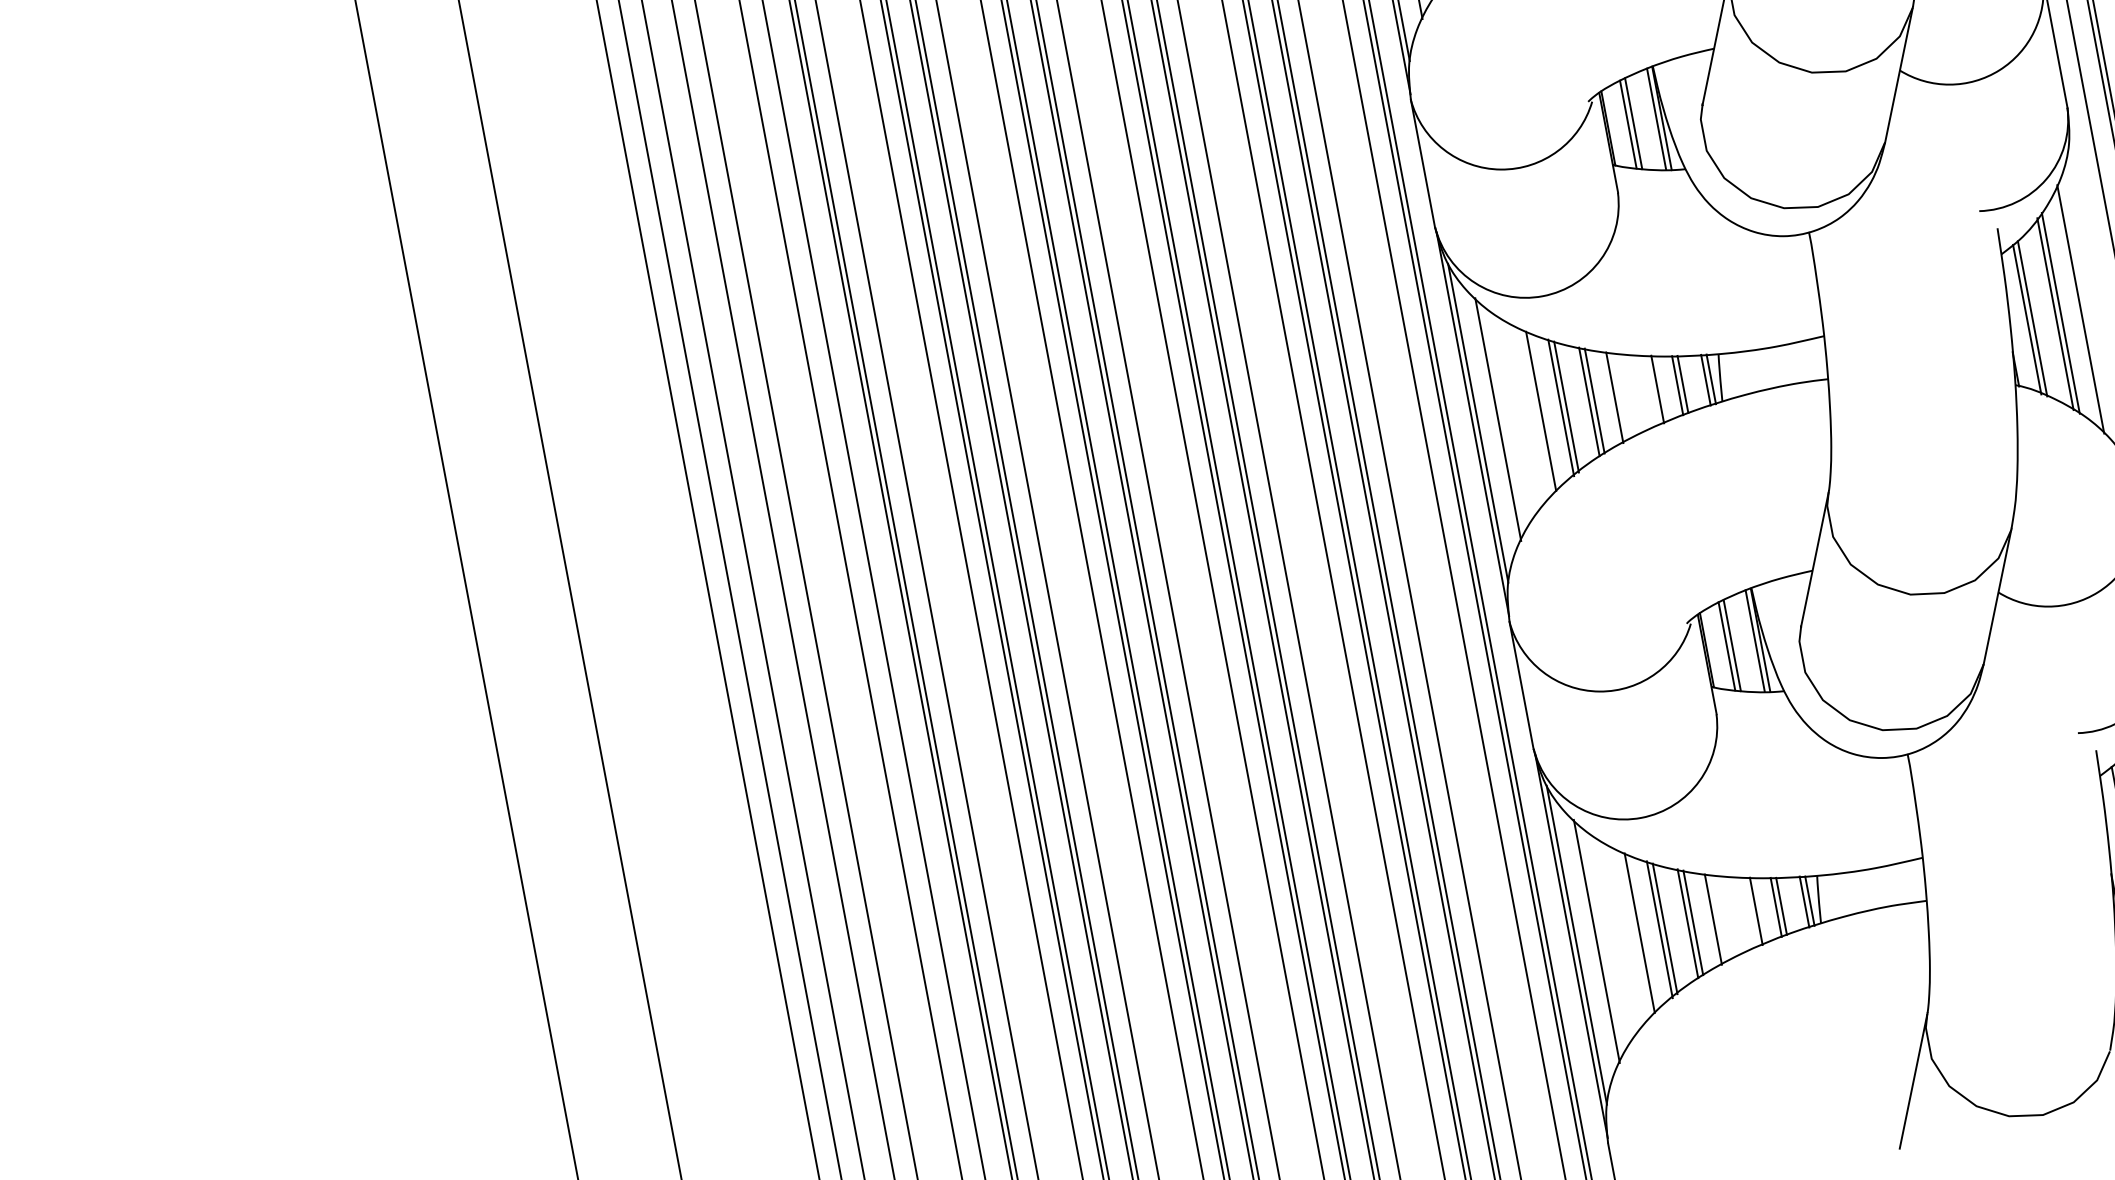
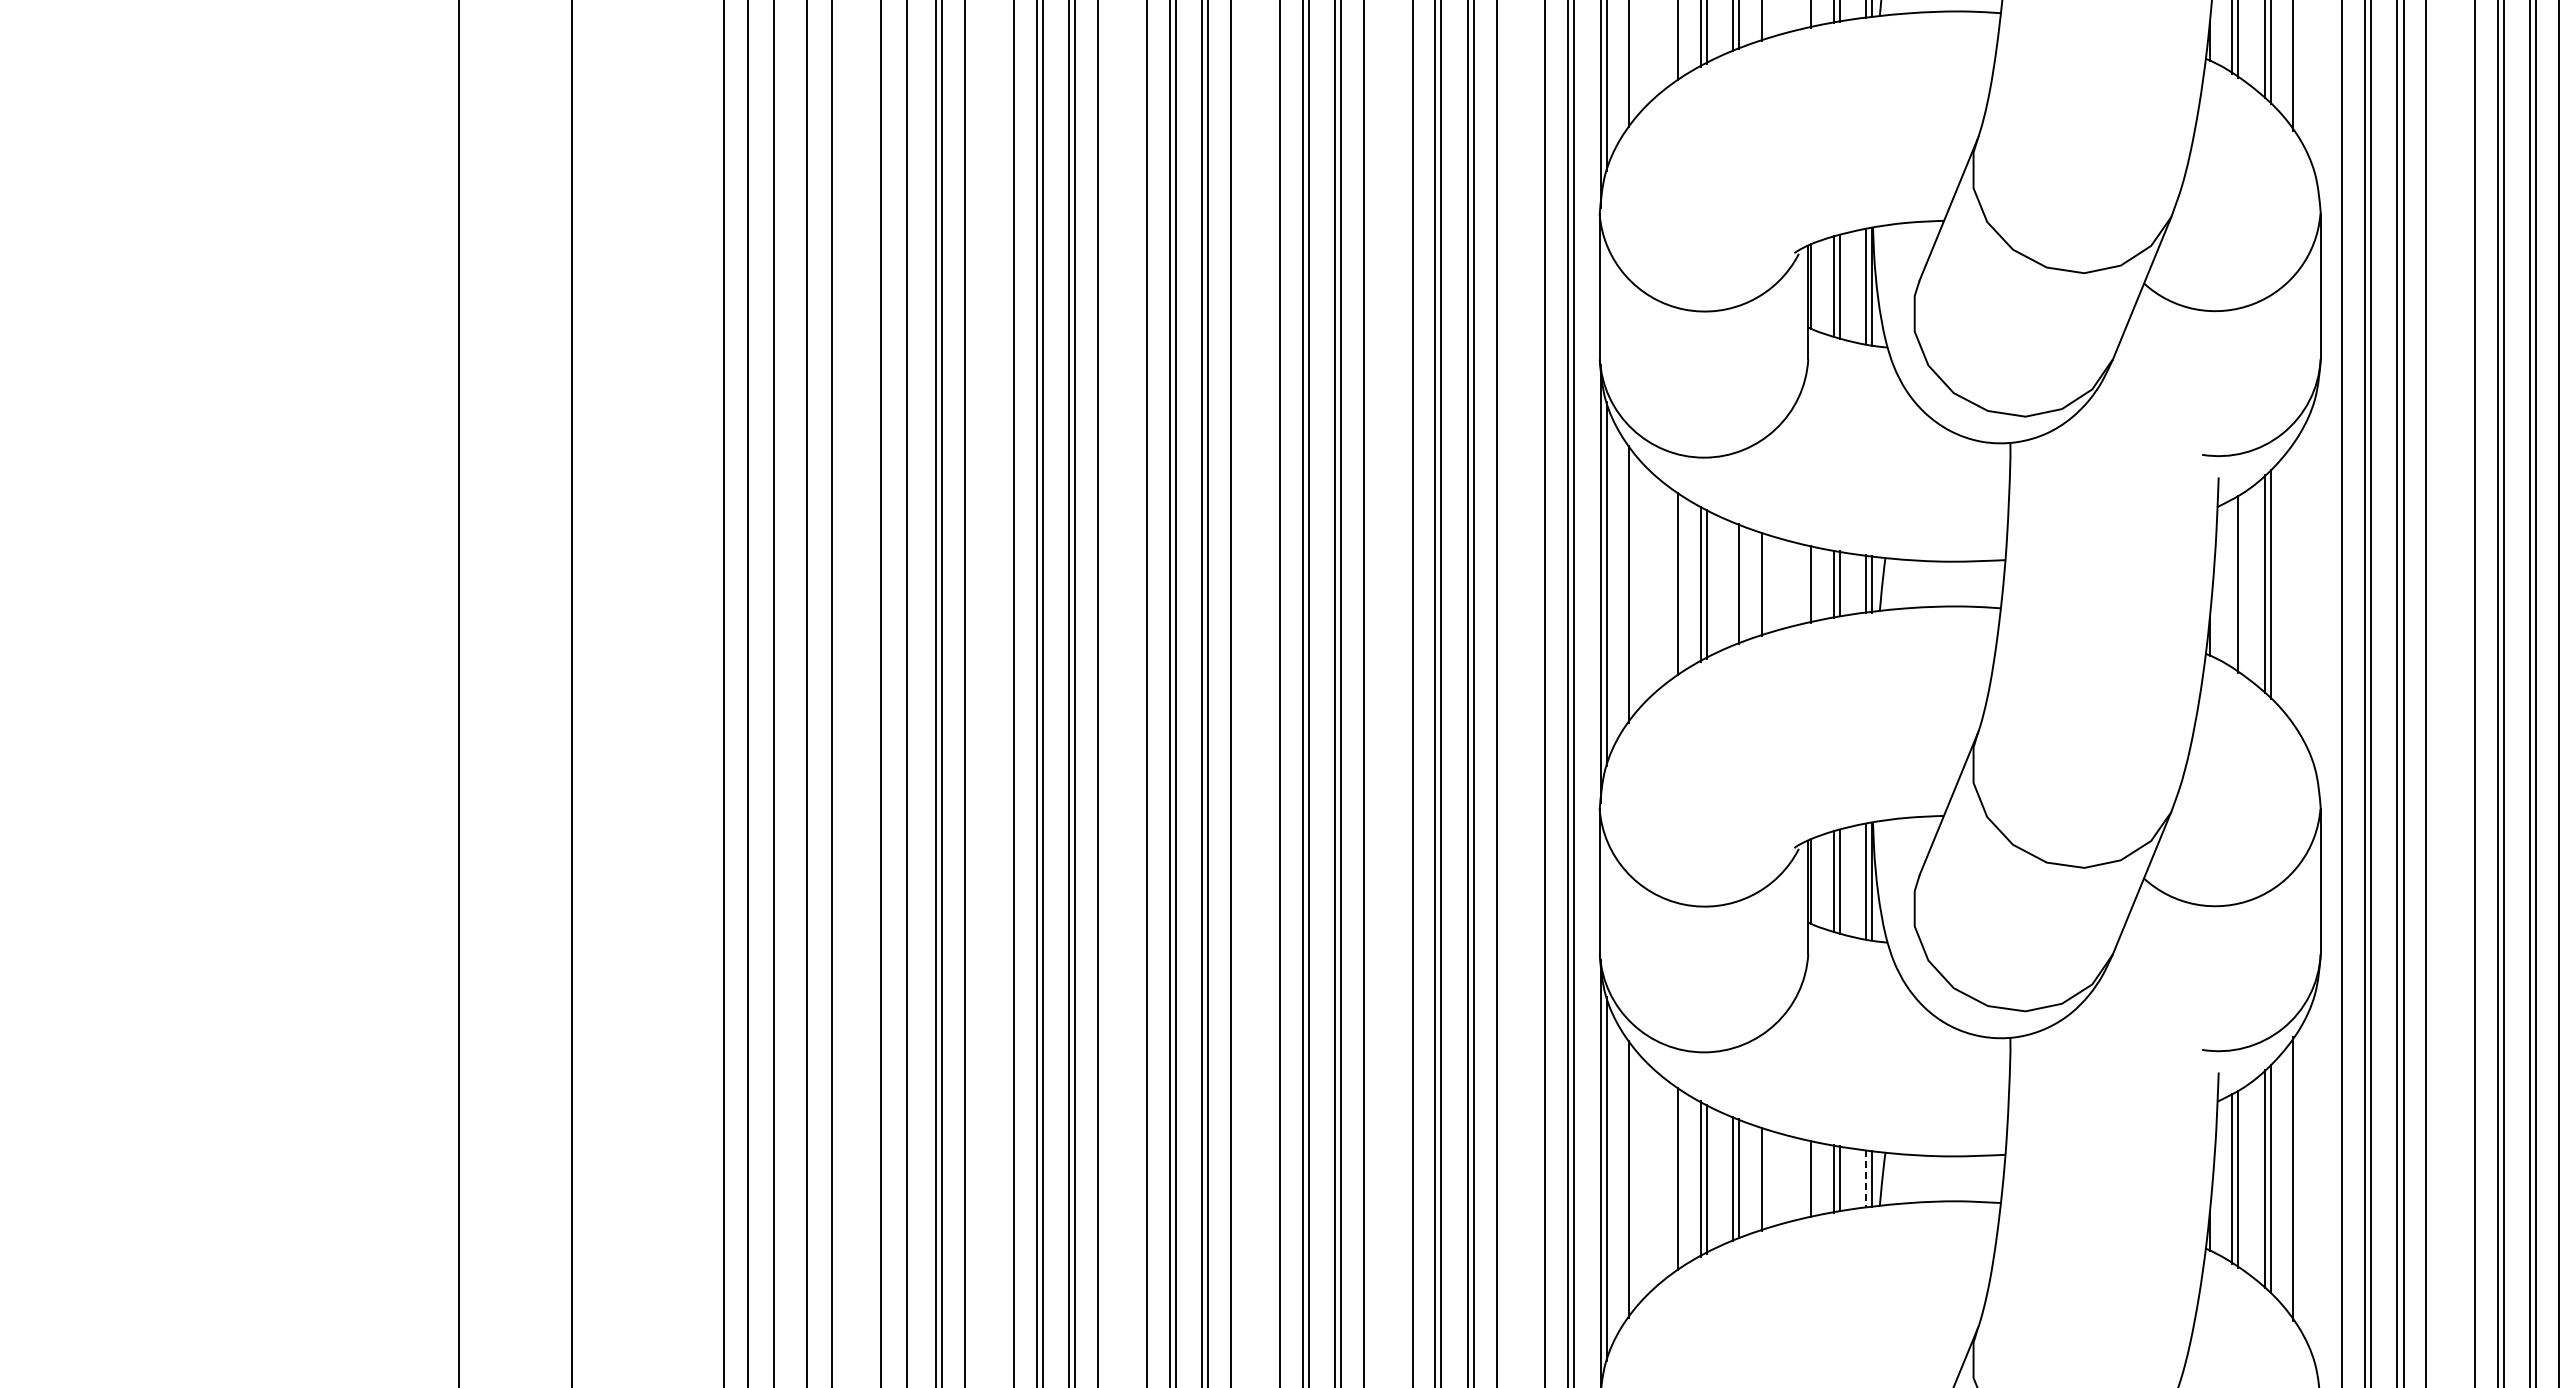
line: (2080, 308) -> (2293, 583), removed
line: (2027, 319) -> (2232, 584), removed
line: (1589, 401) -> (1733, 583), removed
line: (1804, 902) -> (1866, 1179), solid -> dashed

